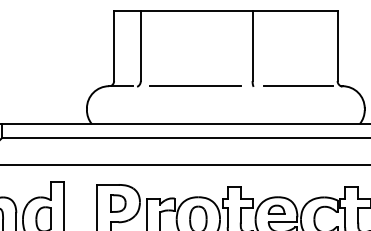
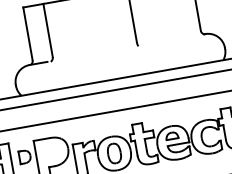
line: (194, 86) -> (93, 53), removed
line: (298, 86) -> (172, 40), removed
part: (118, 203) -> (25, 156), moved

